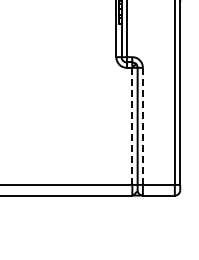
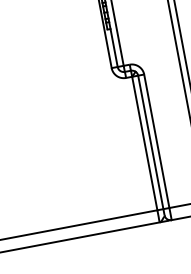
line: (132, 126) -> (144, 143), dashed -> solid
line: (142, 126) -> (156, 141), dashed -> solid

